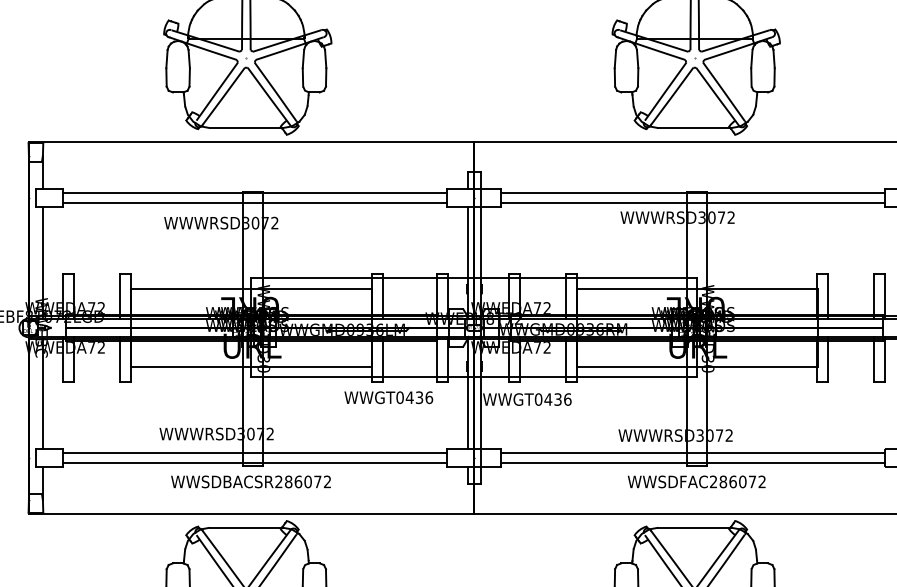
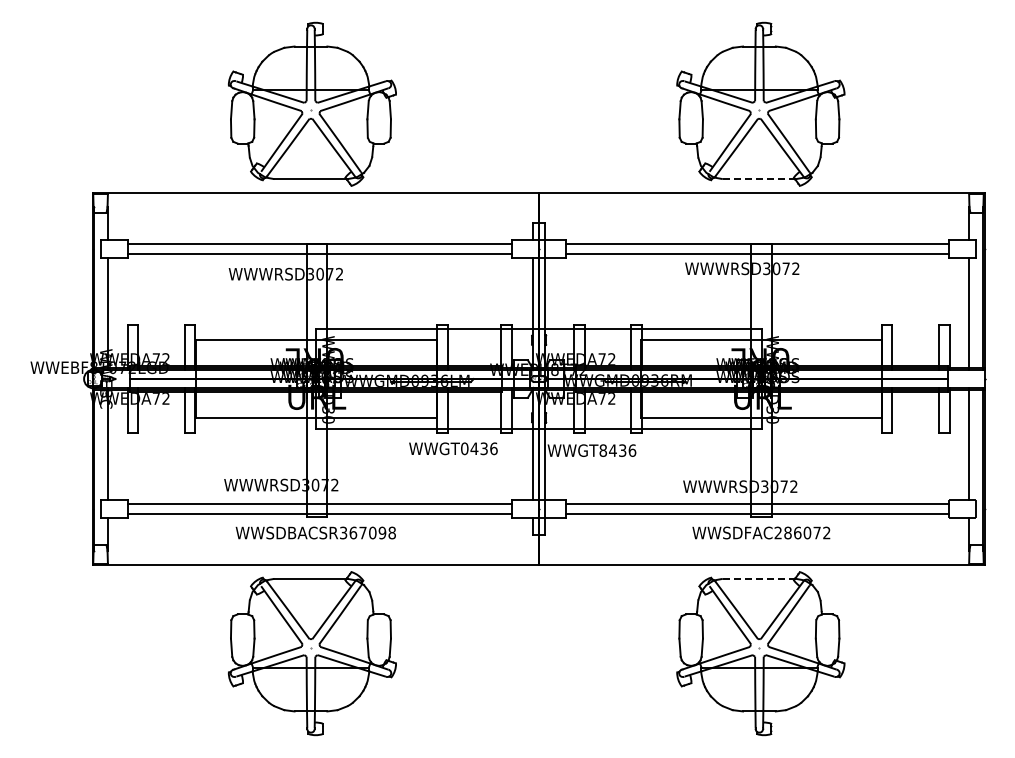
line: (694, 128) -> (759, 179), solid -> dashed
text: (538, 399) -> (603, 450), WWGT0436 -> WWGT8436
text: (302, 481) -> (367, 532), WWSDBACSR286072 -> WWSDBACSR367098
line: (694, 527) -> (759, 578), solid -> dashed

